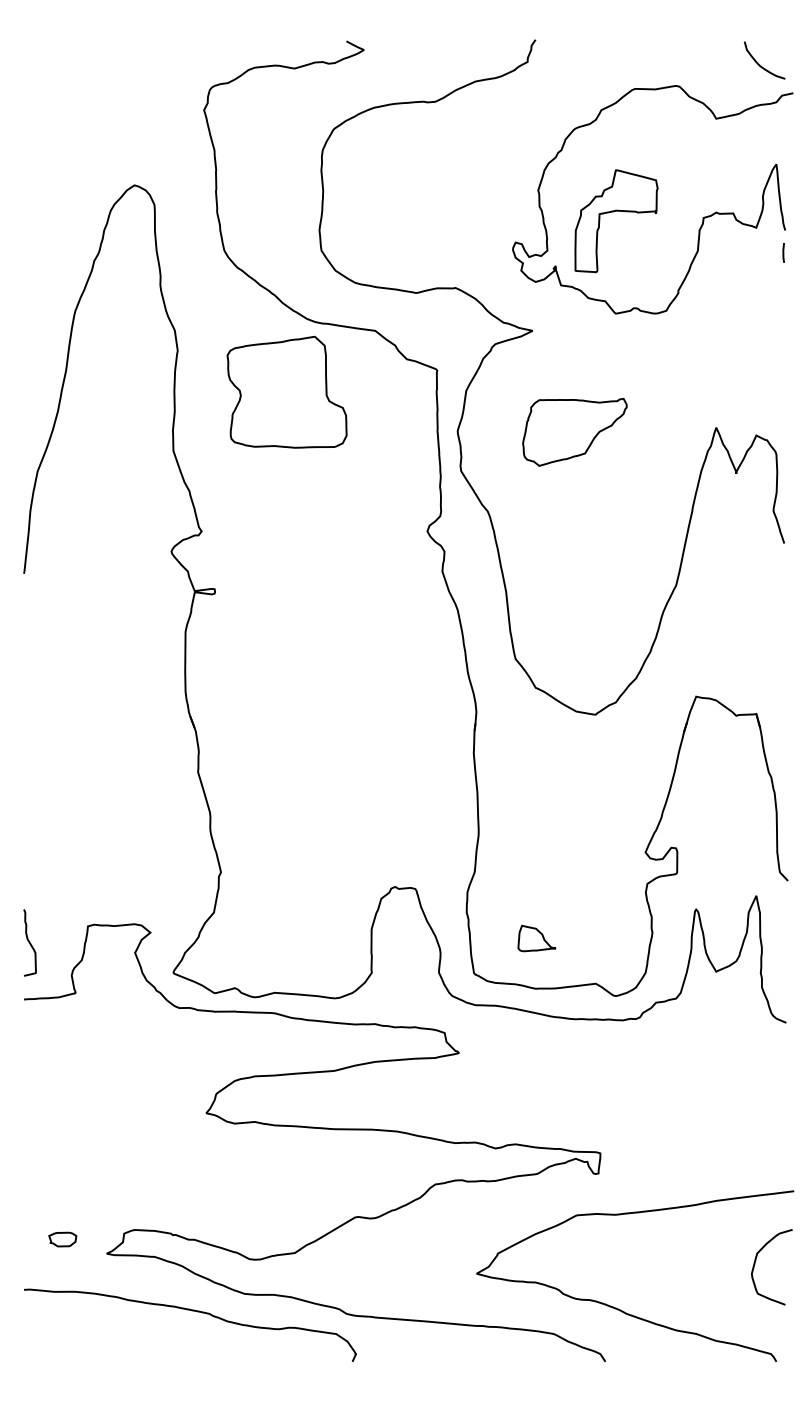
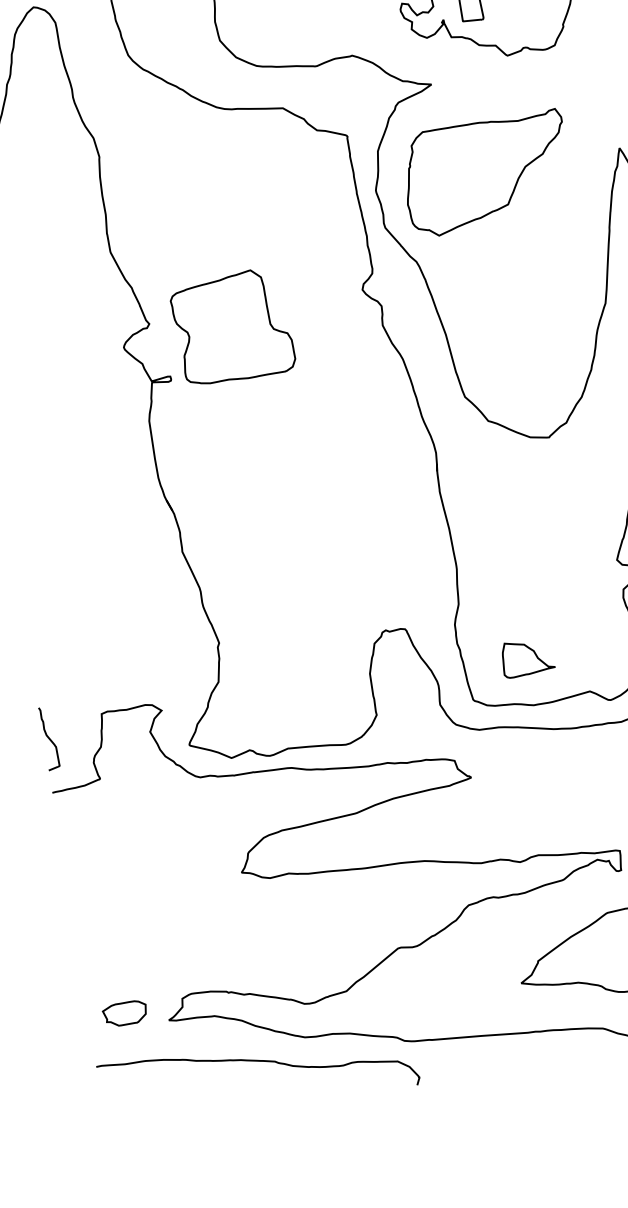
part: (286, 392) -> (231, 327), moved
part: (574, 432) -> (486, 174), size x1.67
part: (536, 938) -> (527, 657), size x1.43
part: (62, 1239) -> (124, 1013), size x1.67

